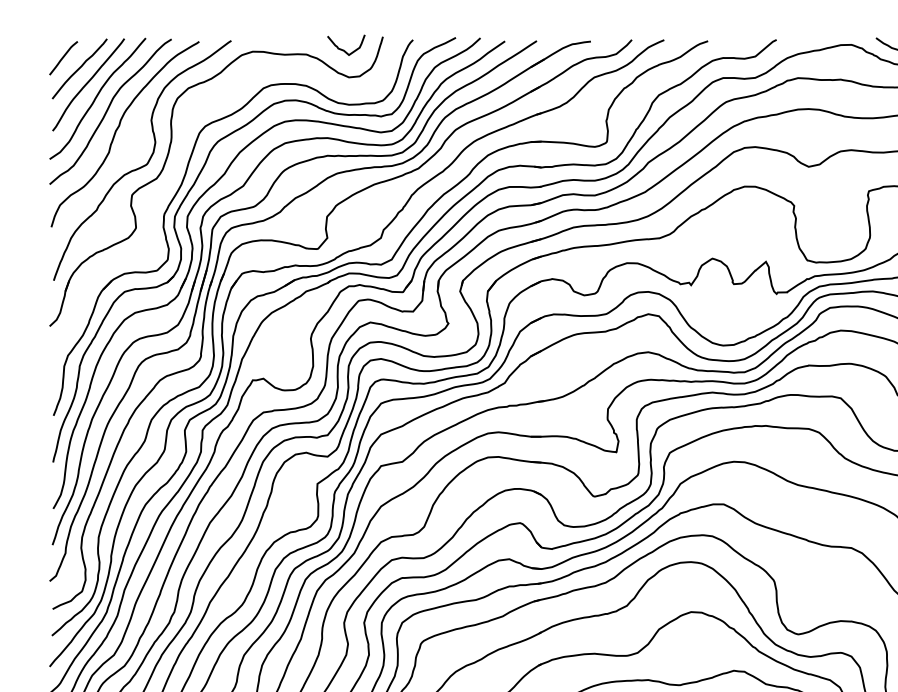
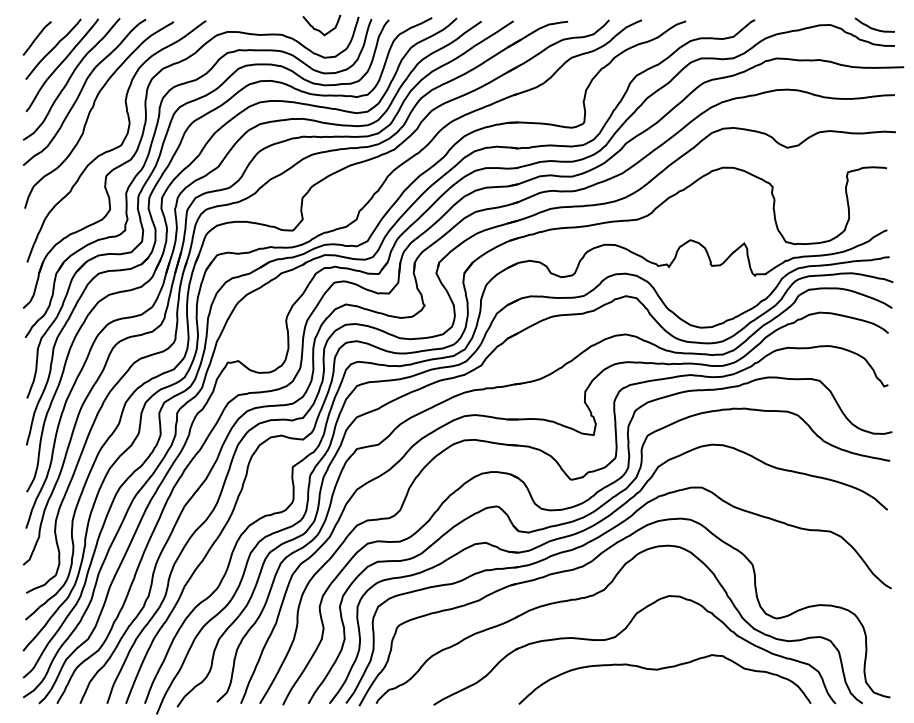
part: (173, 179) -> (147, 160), added

